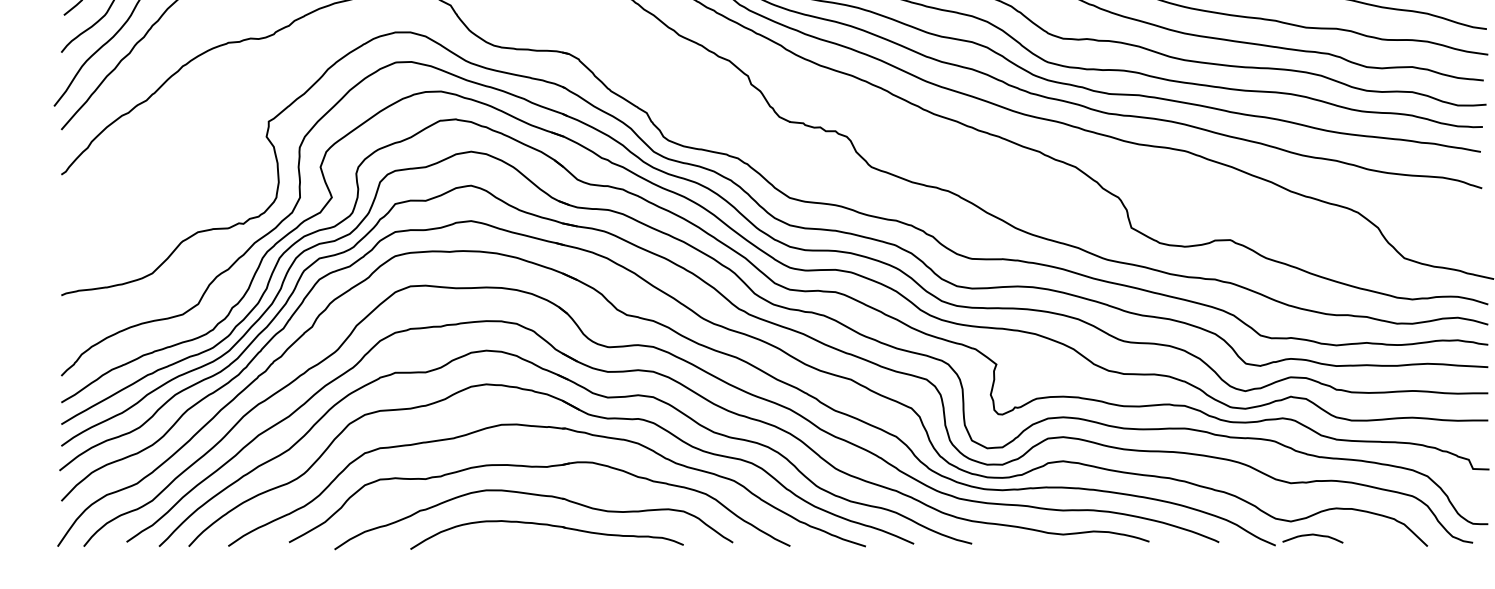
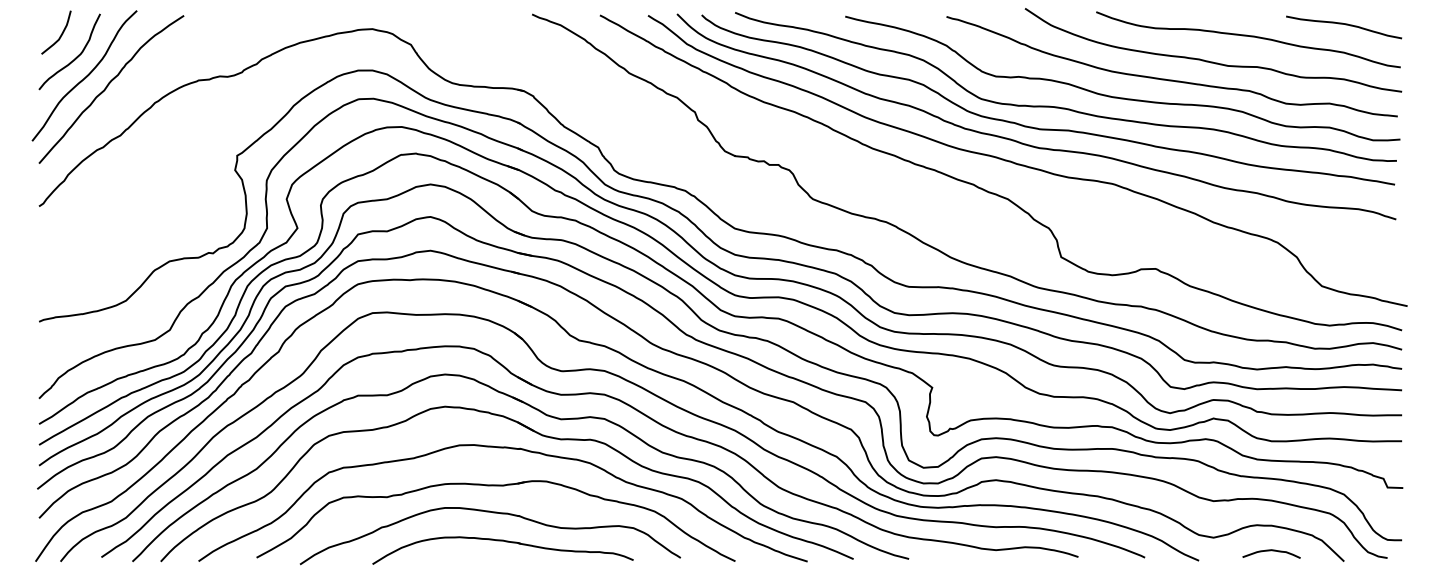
curve: (1312, 535) -> (1271, 551), moved

